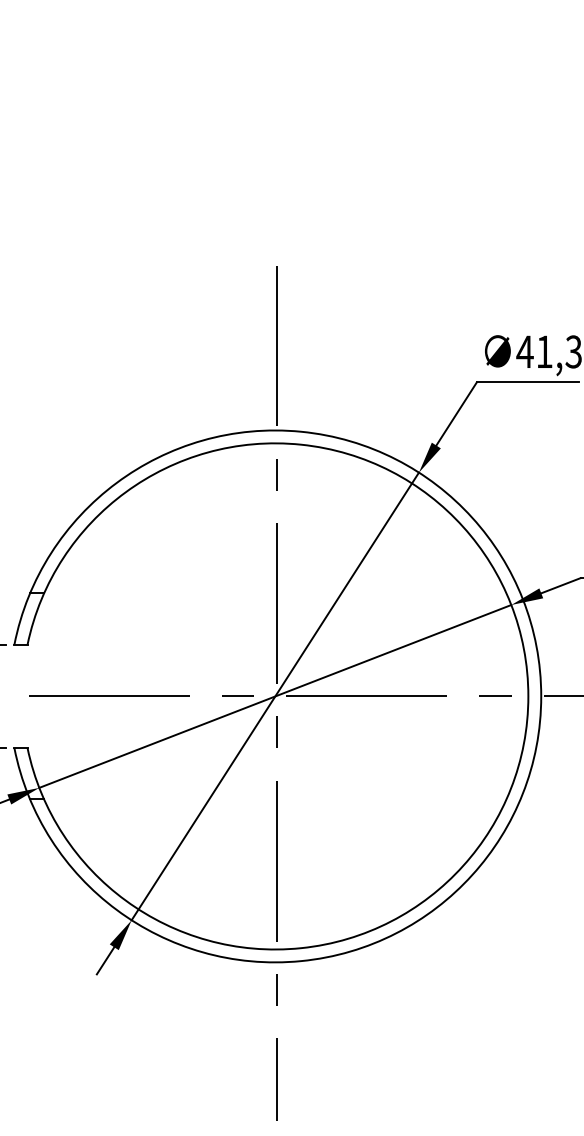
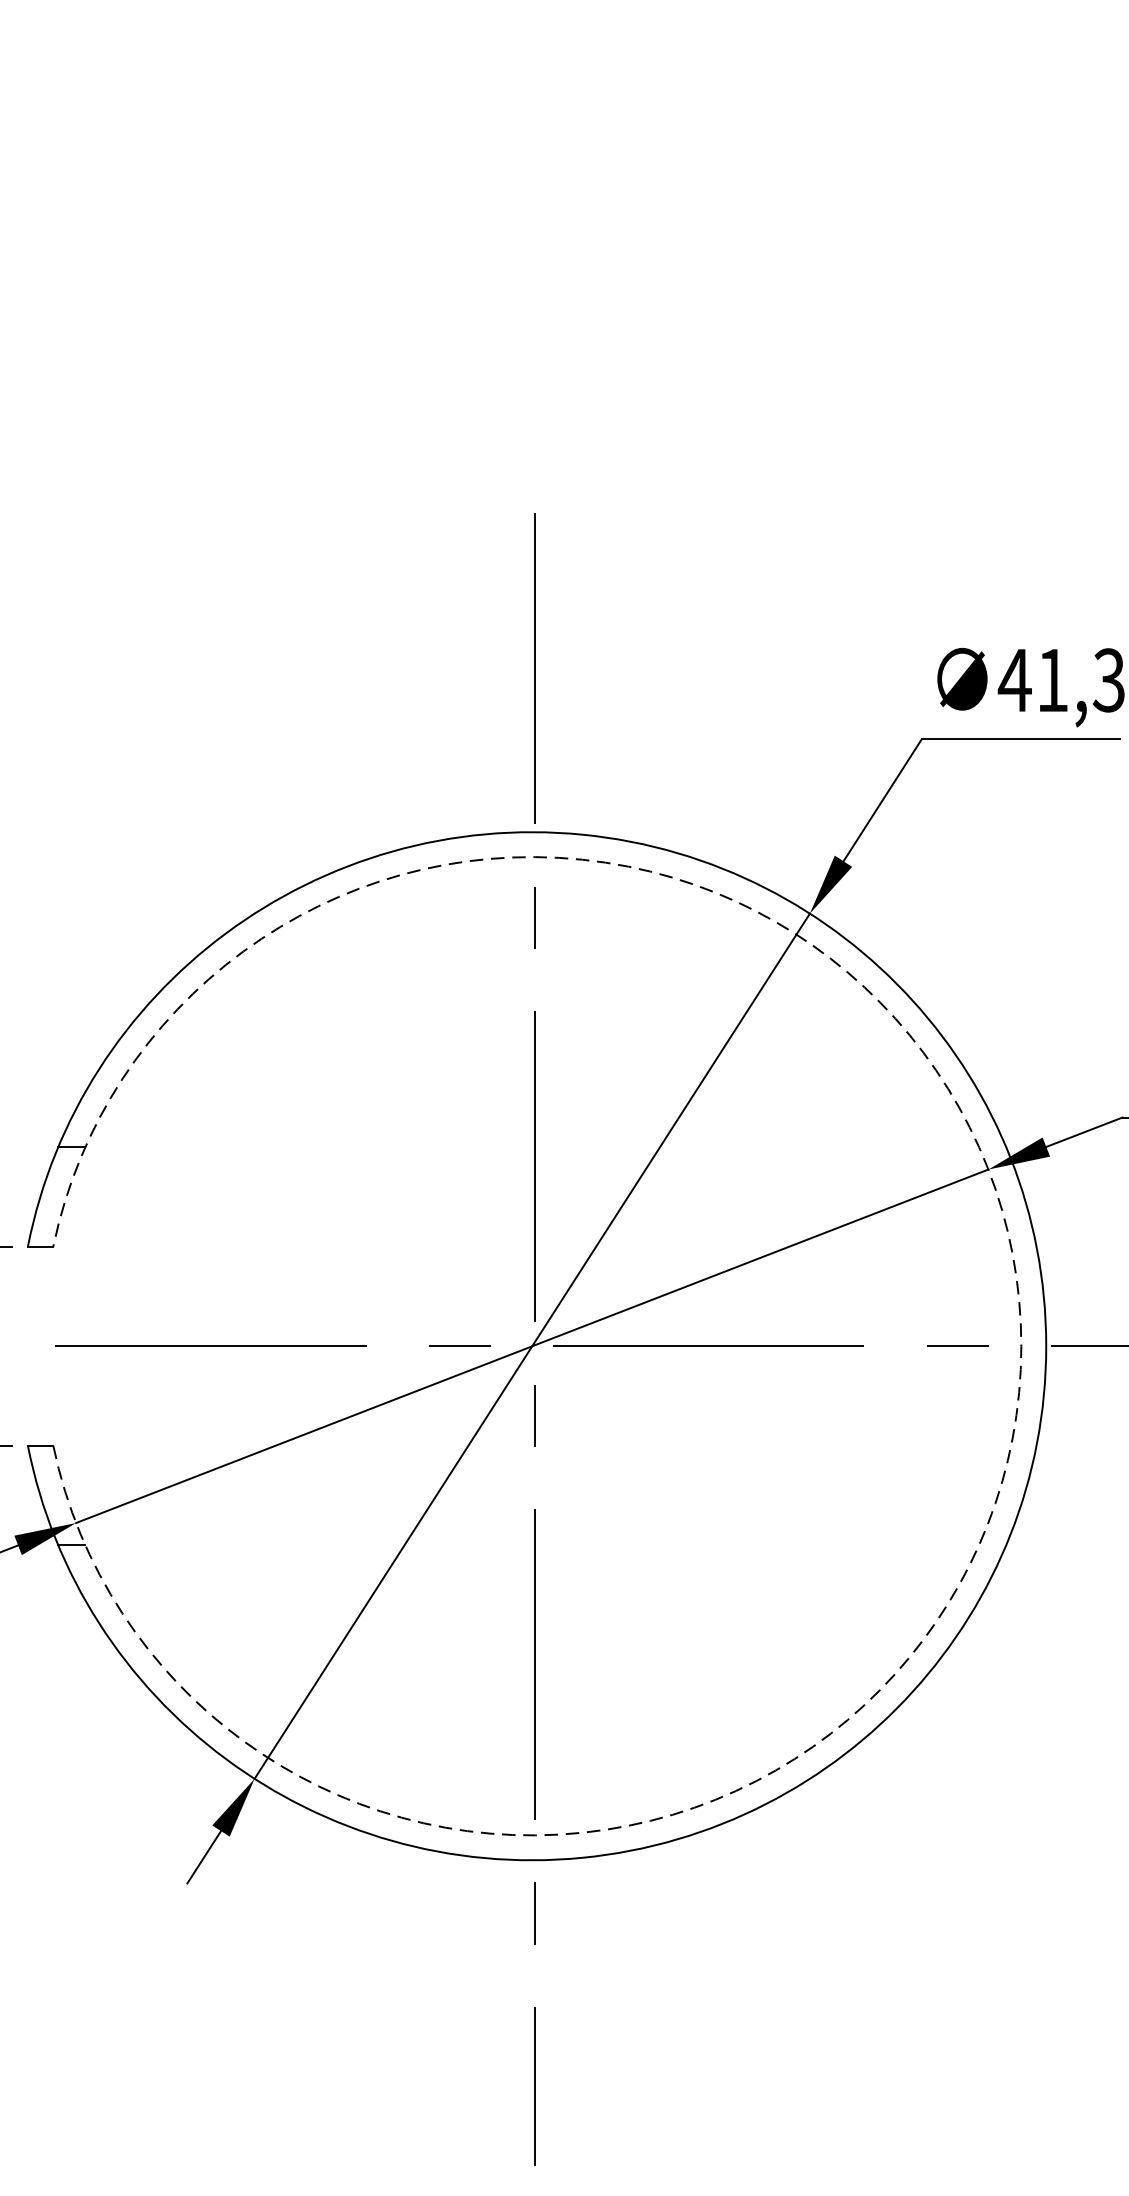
arc: (528, 696) -> (1021, 1346), solid -> dashed

